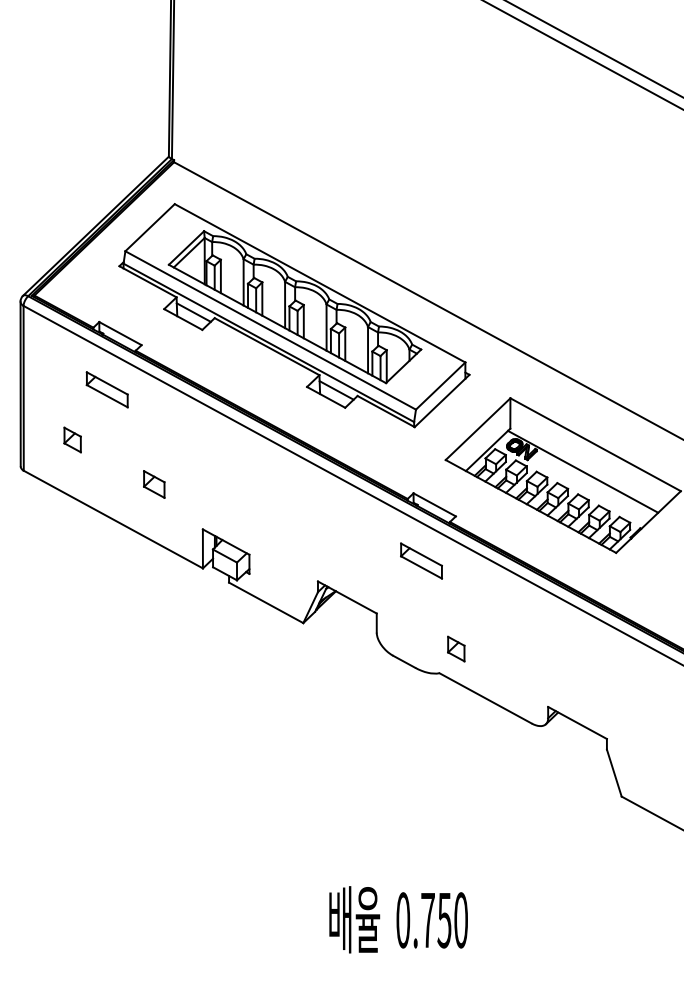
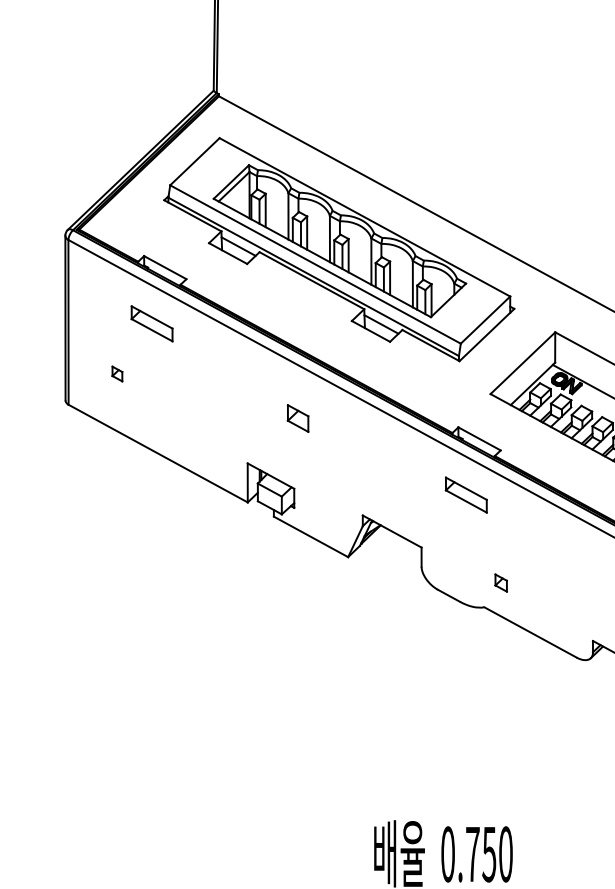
part: (72, 439) -> (117, 373), size x0.6
part: (154, 484) -> (298, 418), moved
part: (456, 648) -> (501, 582), size x0.7

